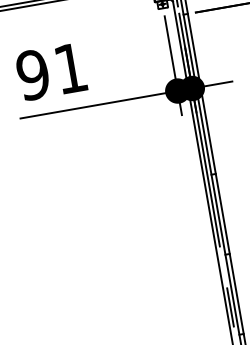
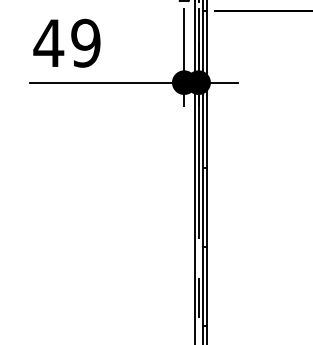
text: (50, 71) -> (66, 42), 91 -> 49

